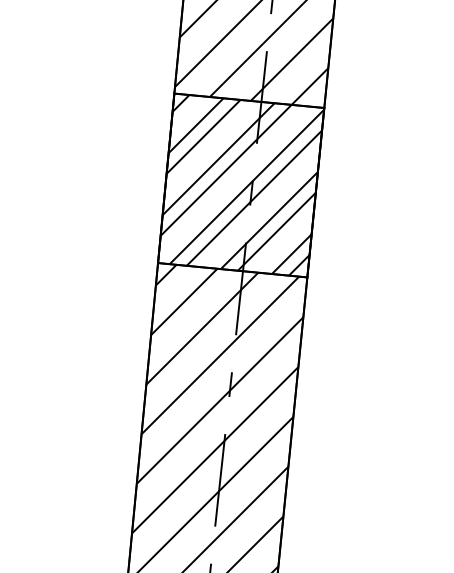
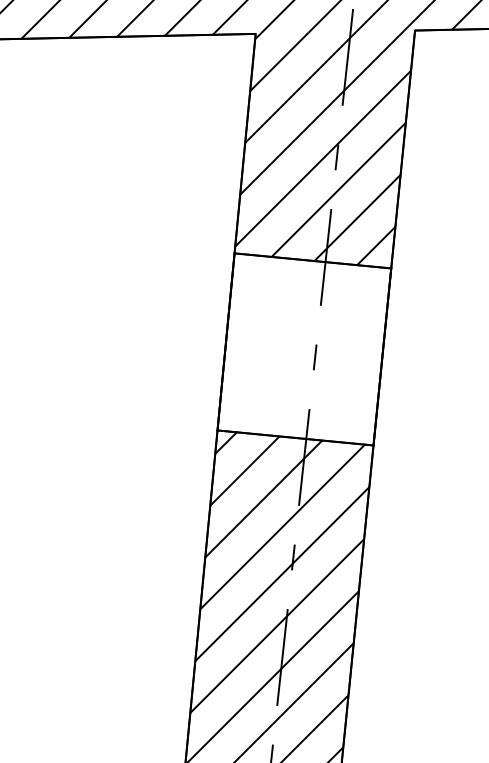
hatch: (242, 184) -> (305, 348), removed

